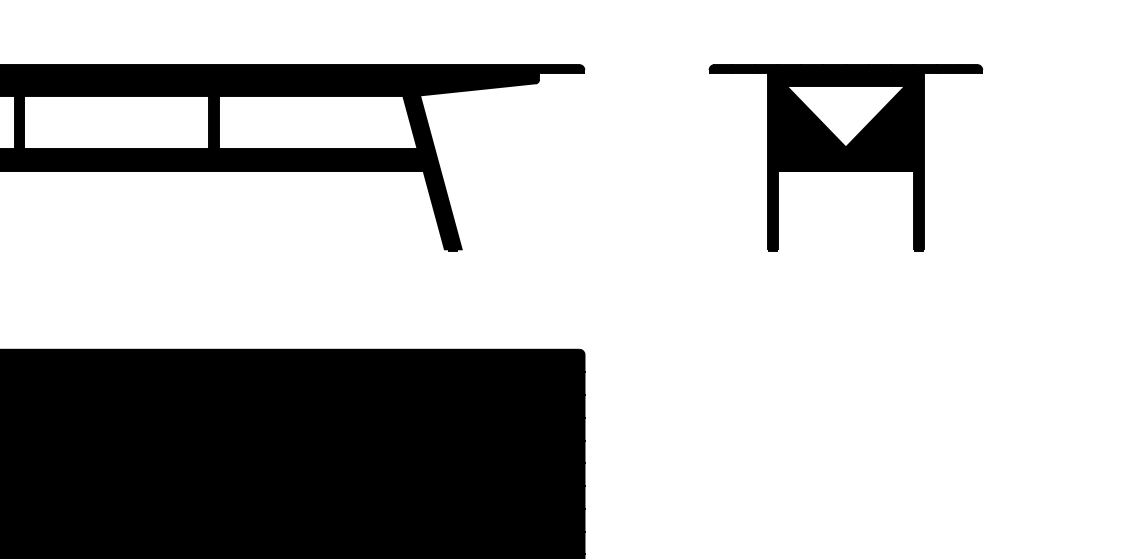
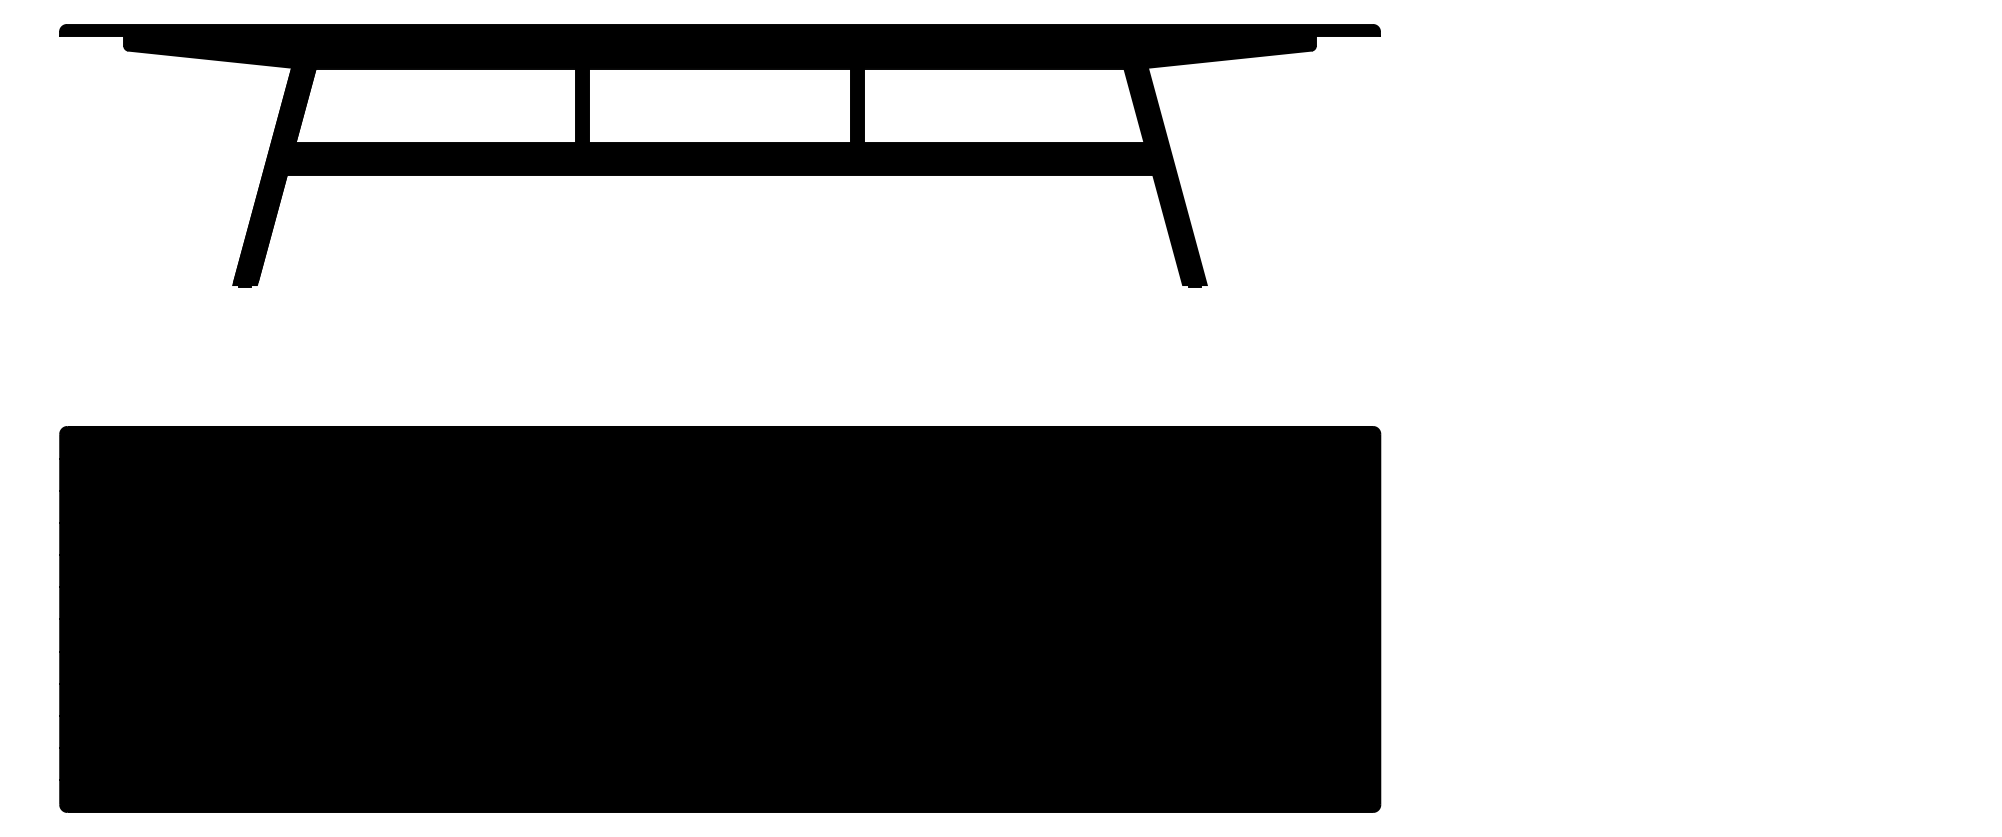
part: (845, 157) -> (1749, 155), removed

